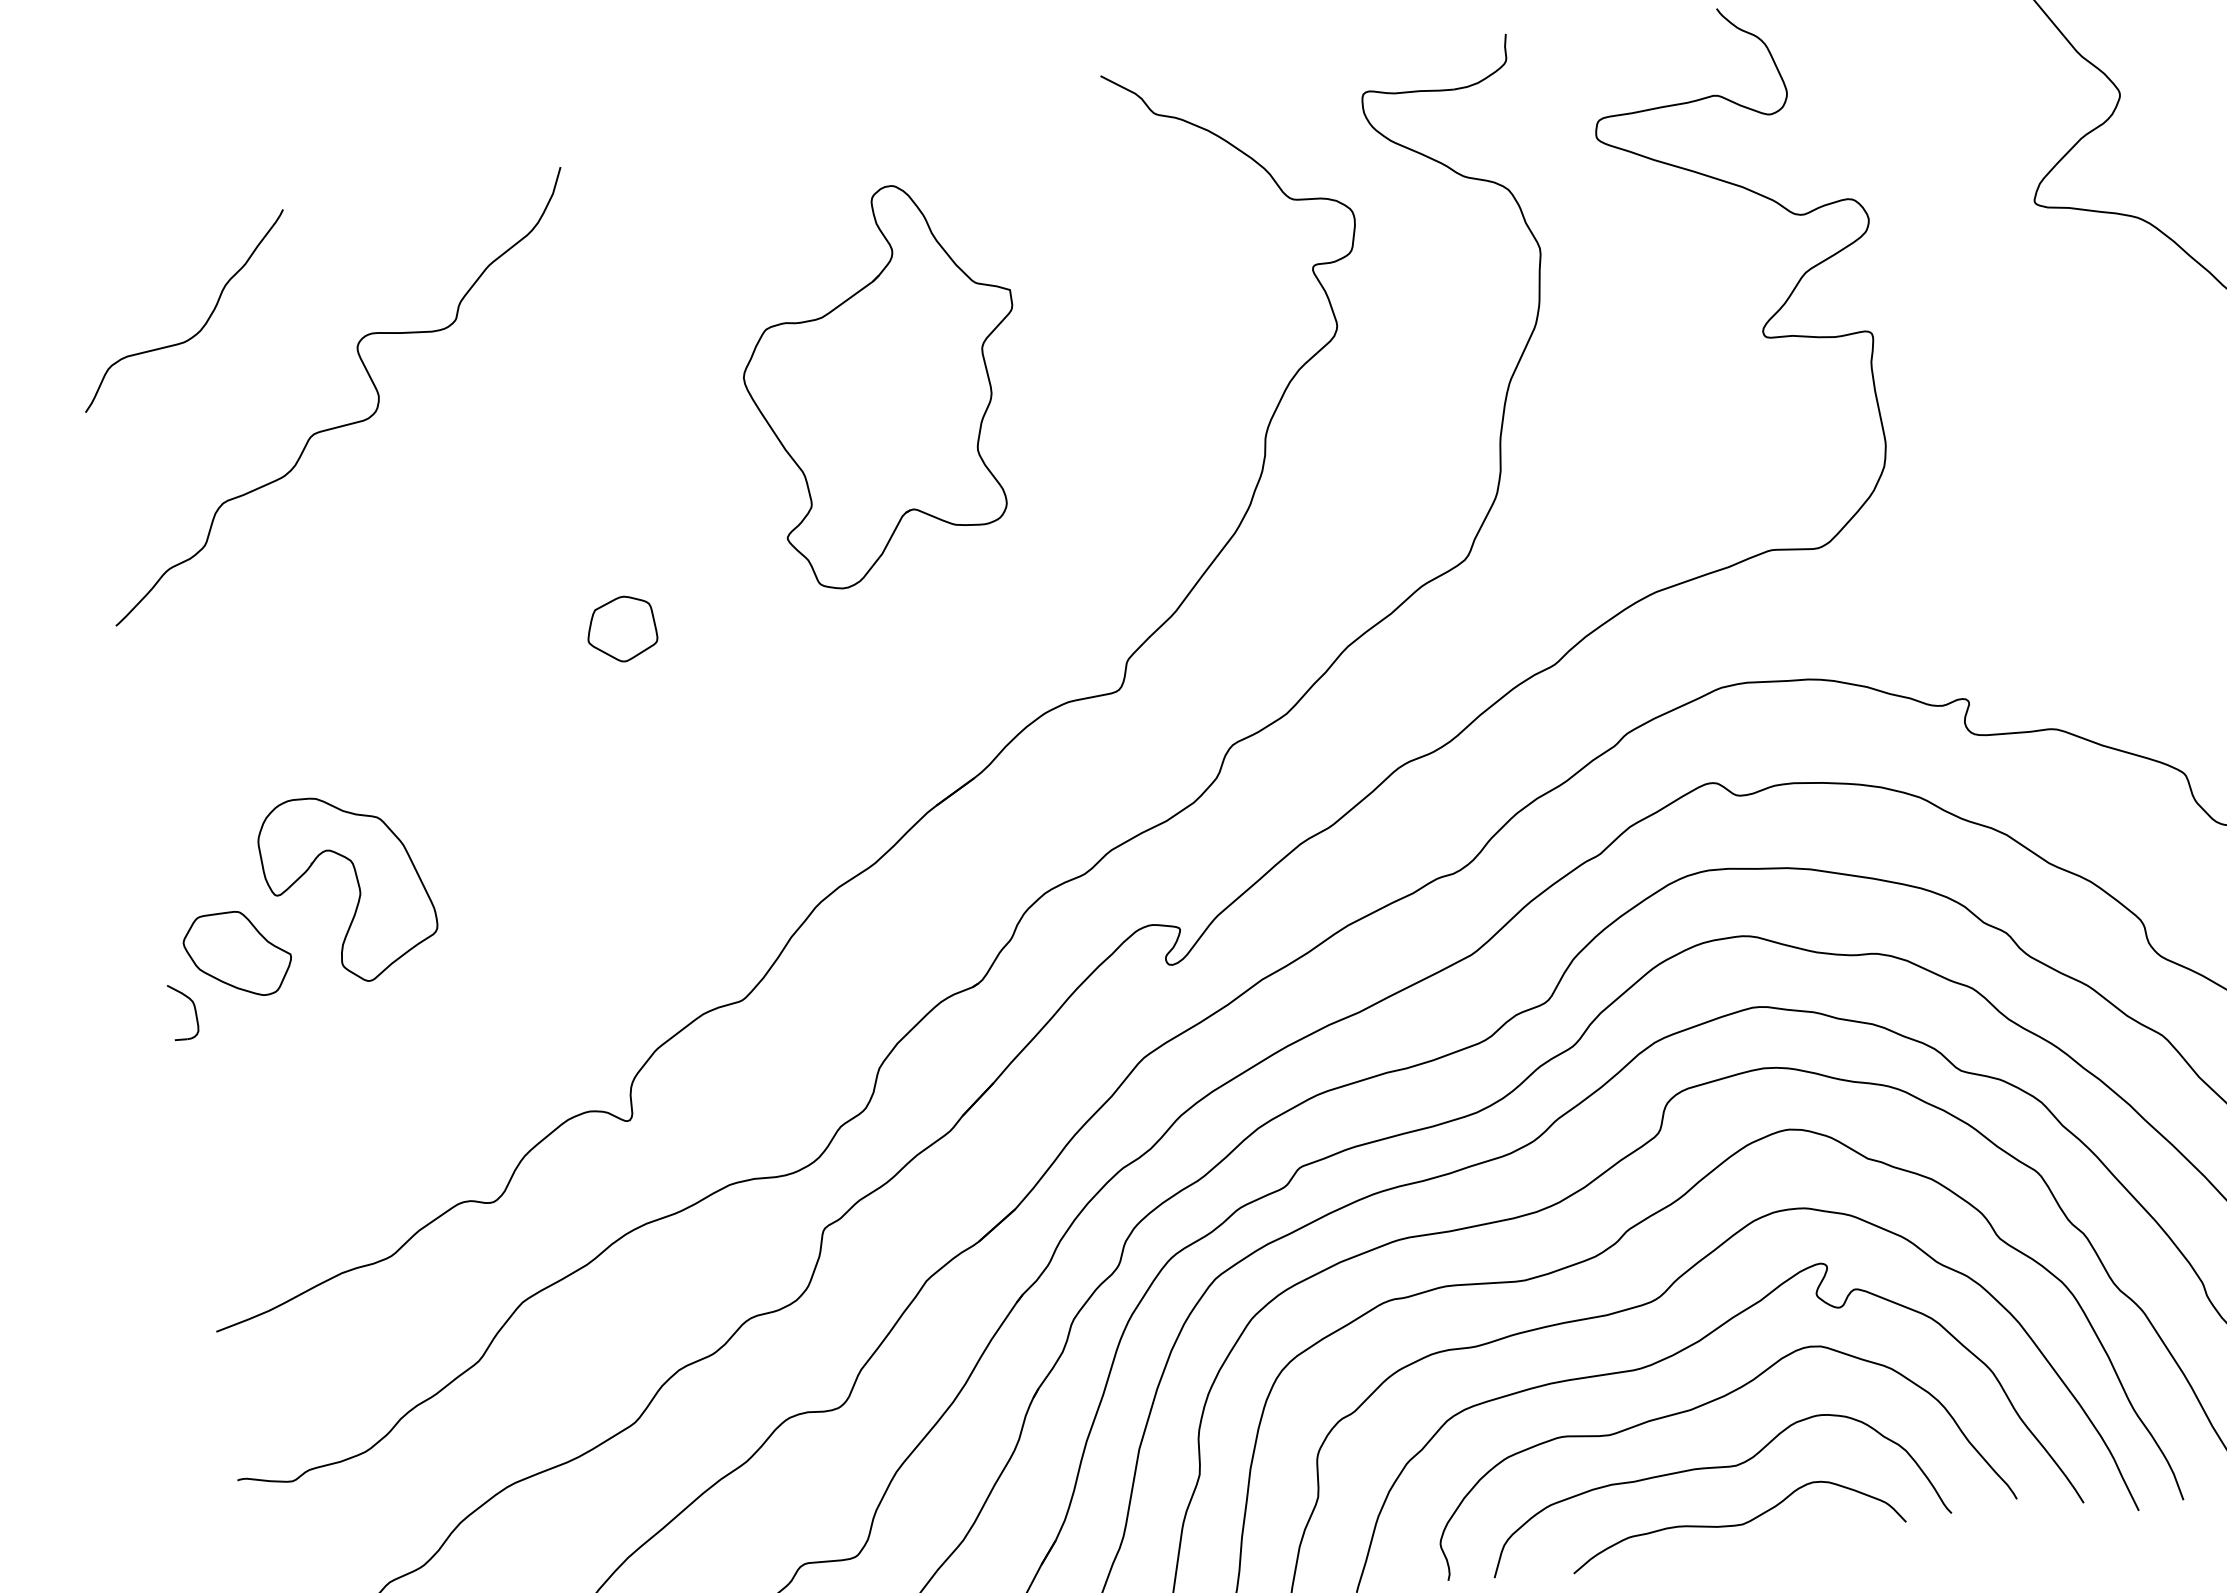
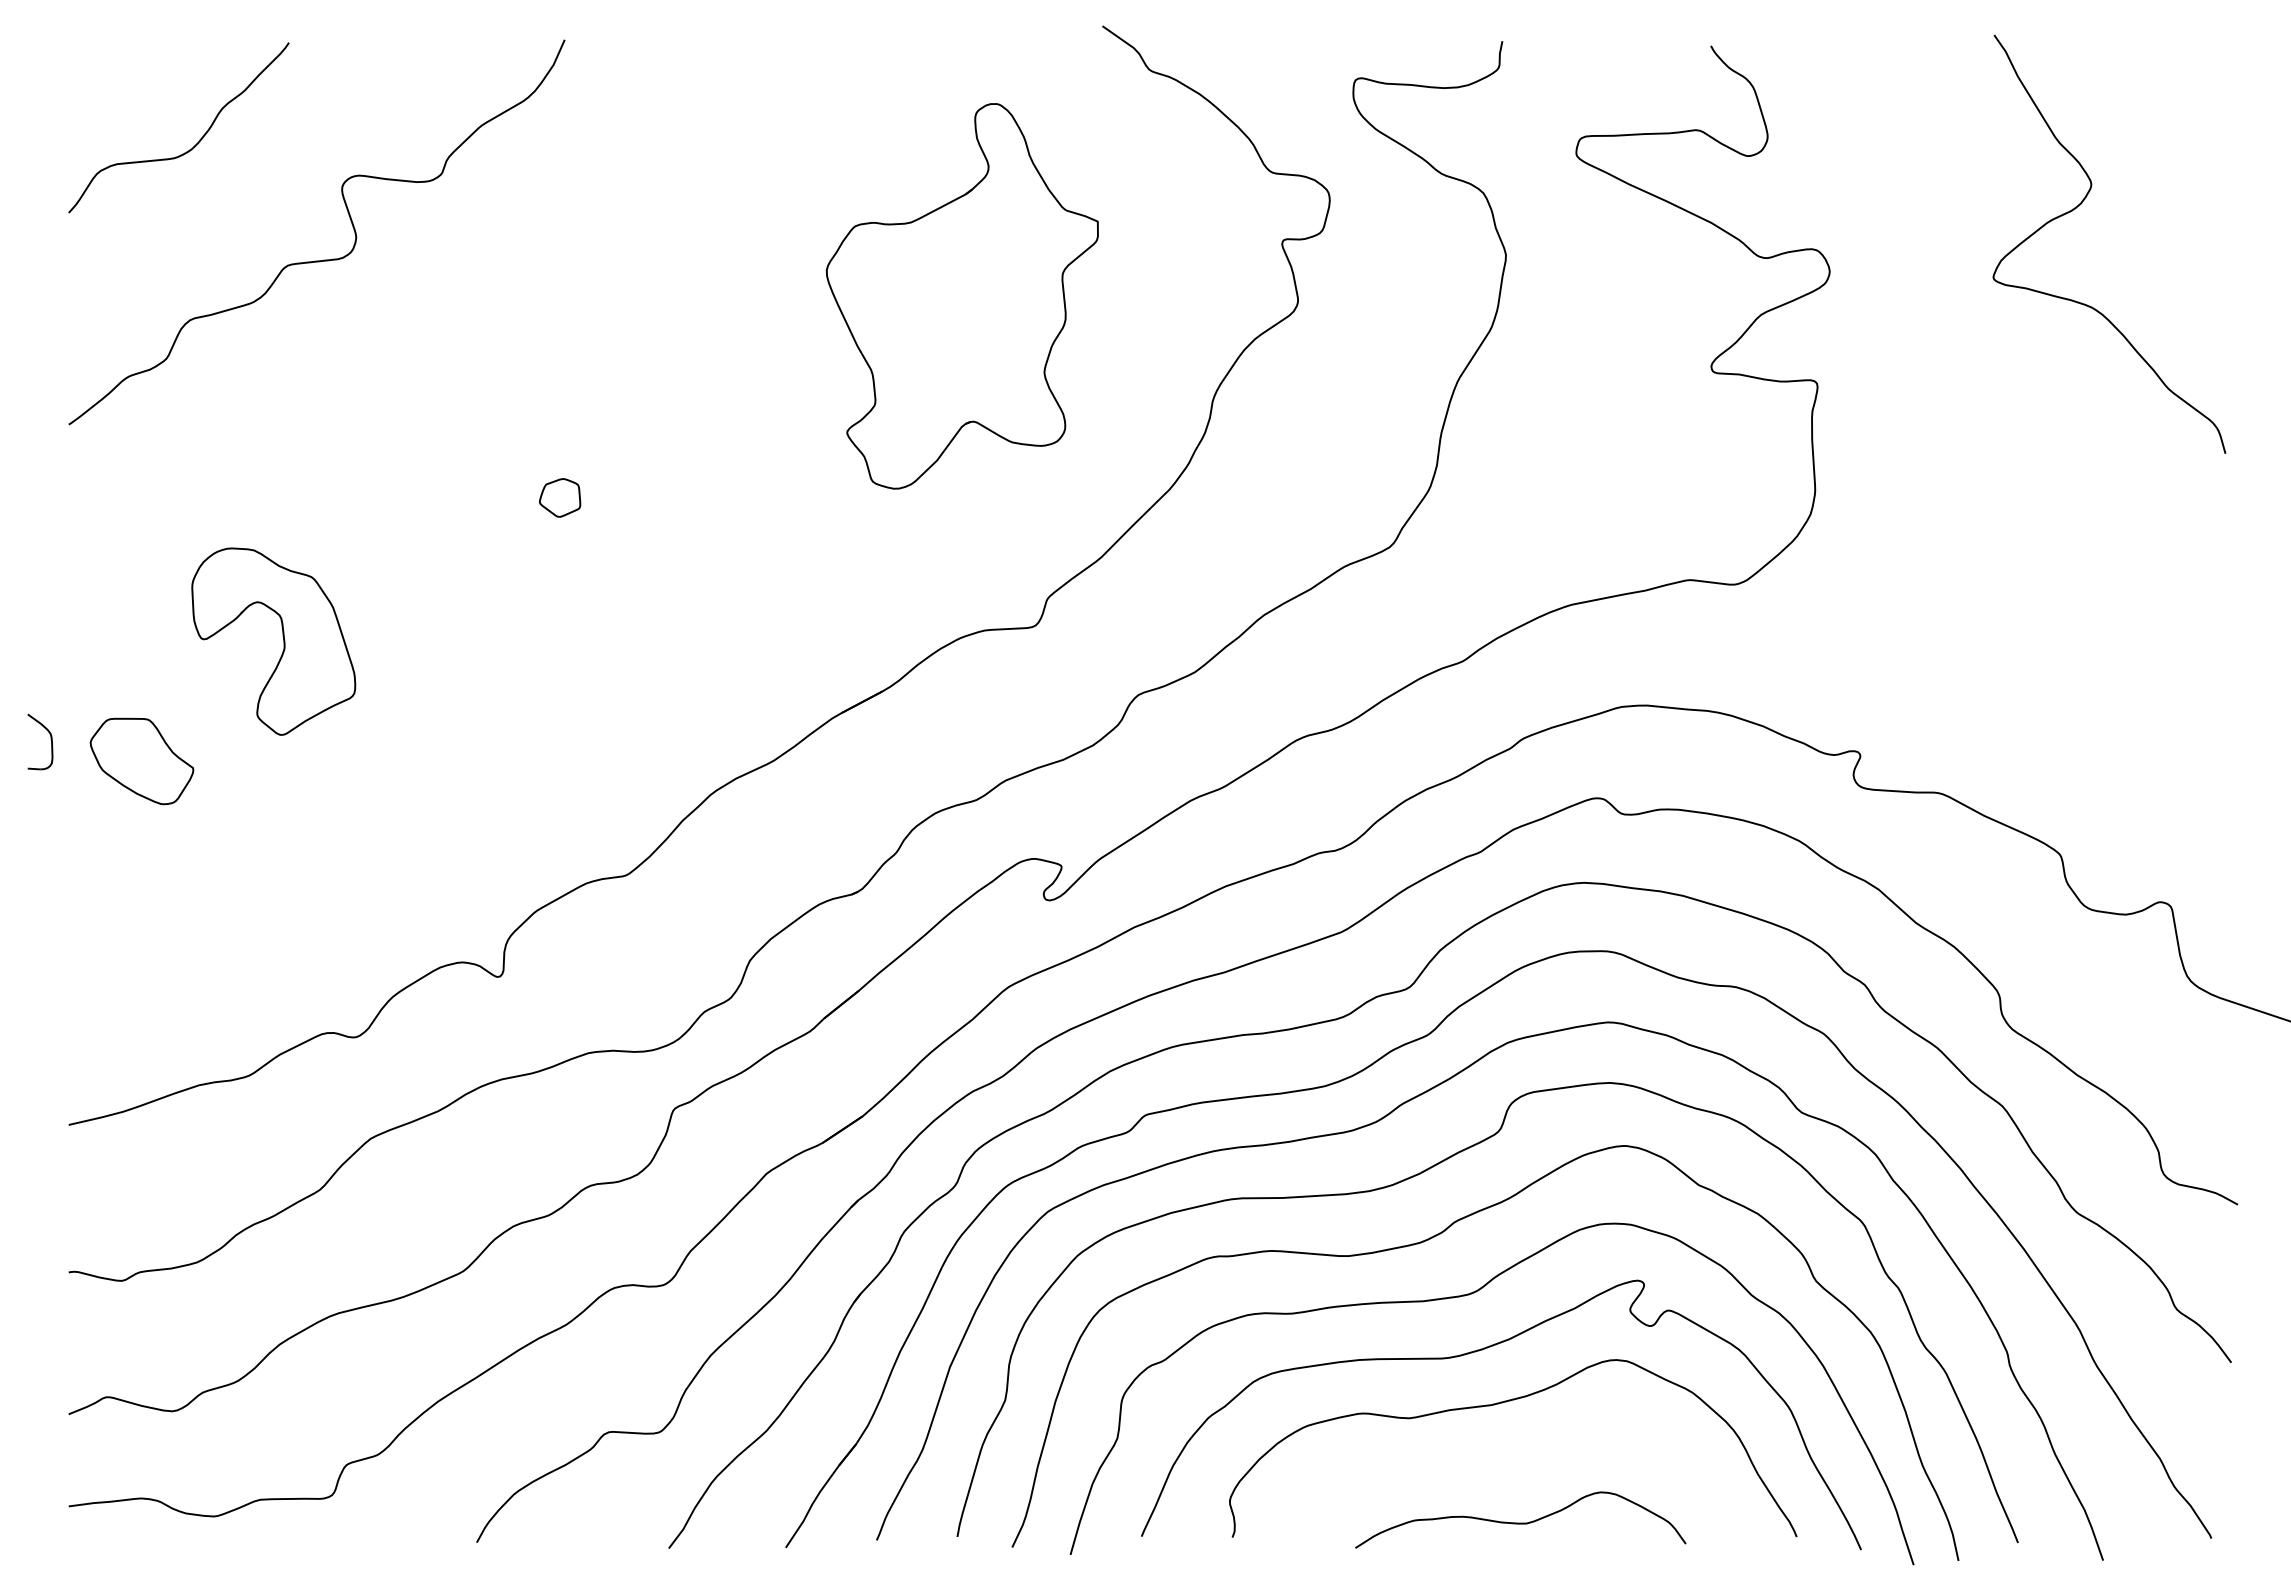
part: (883, 385) -> (961, 296), moved
part: (620, 629) -> (559, 497), size x0.6
part: (358, 886) -> (283, 641), moved
part: (193, 1007) -> (50, 739), moved
curve: (1712, 1469) -> (1504, 1465), removed

